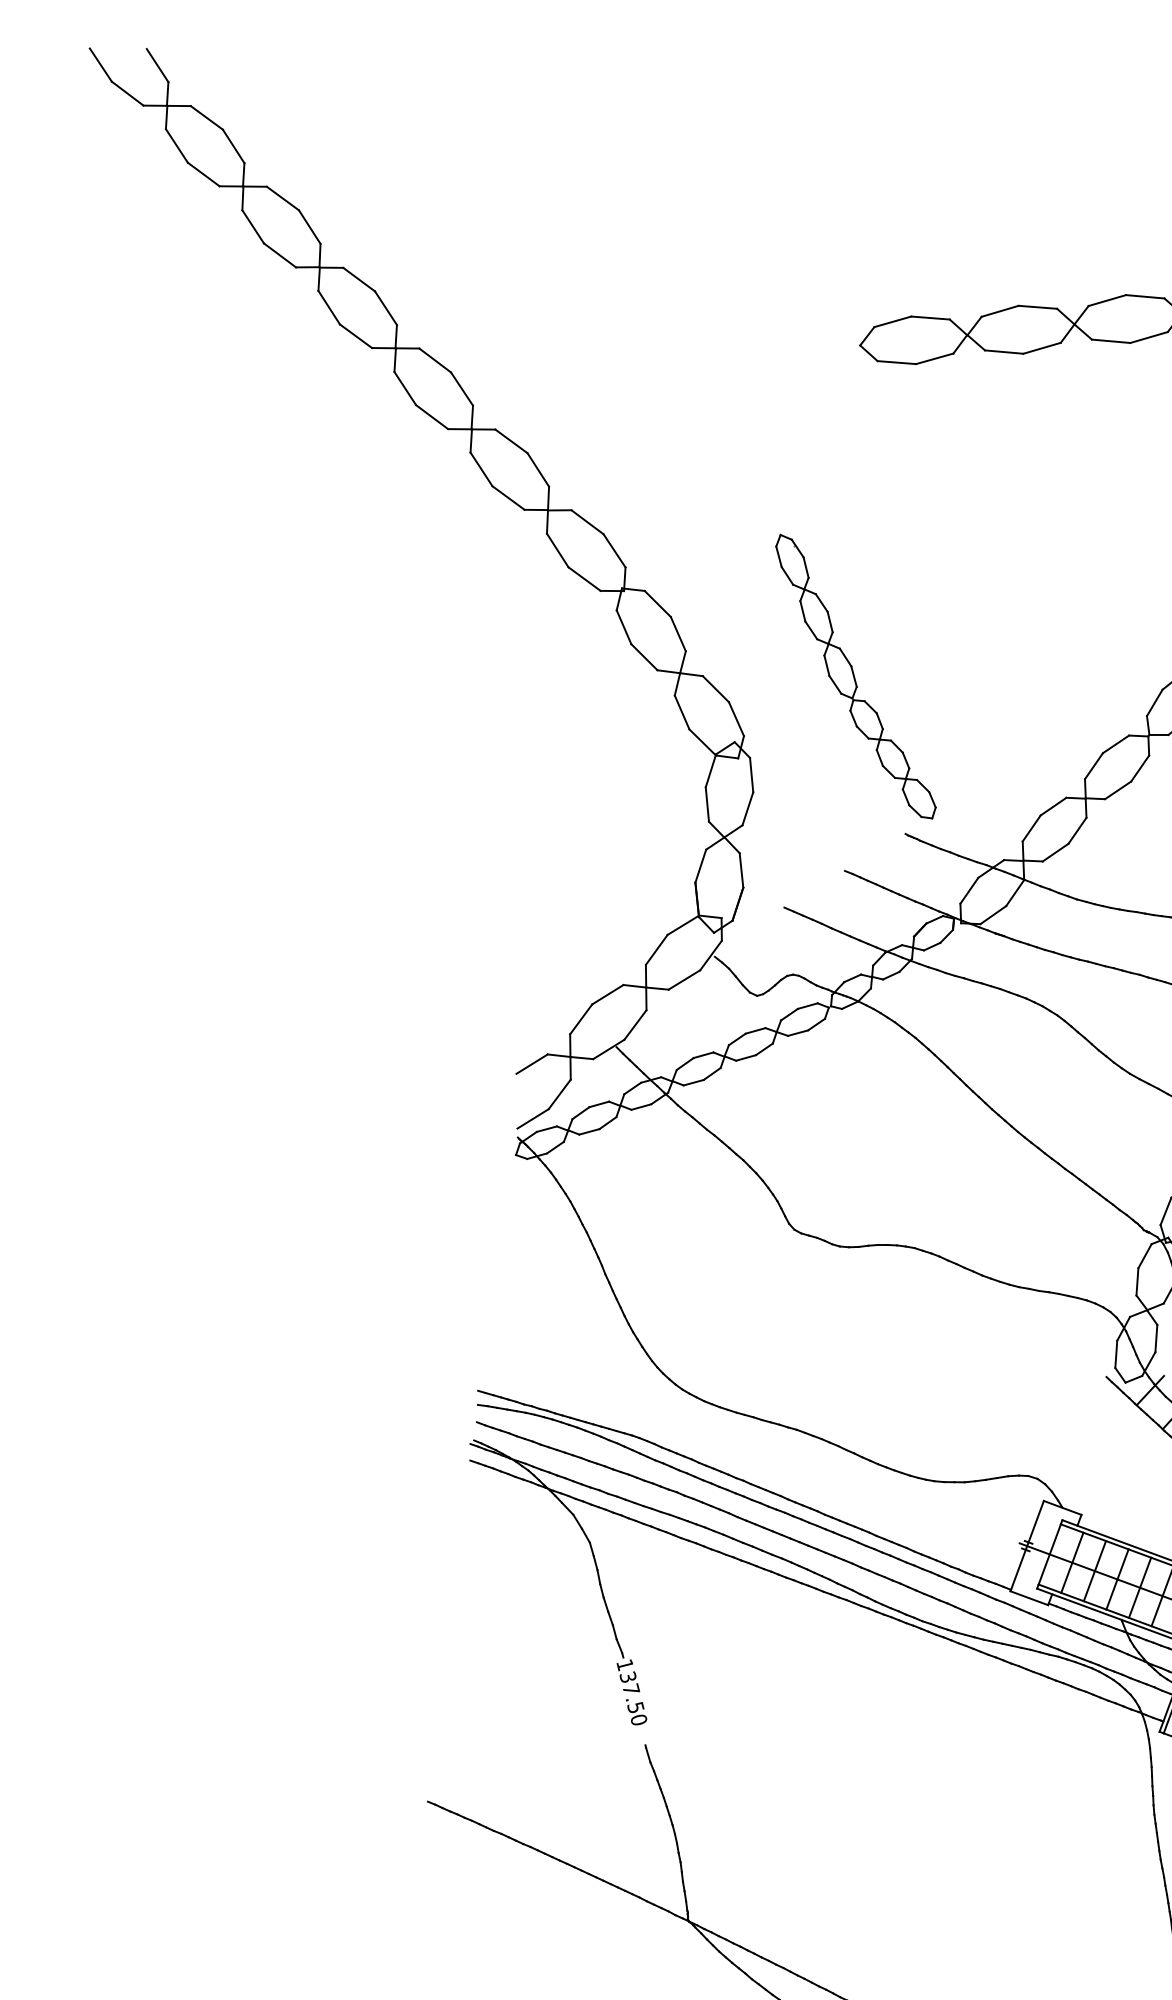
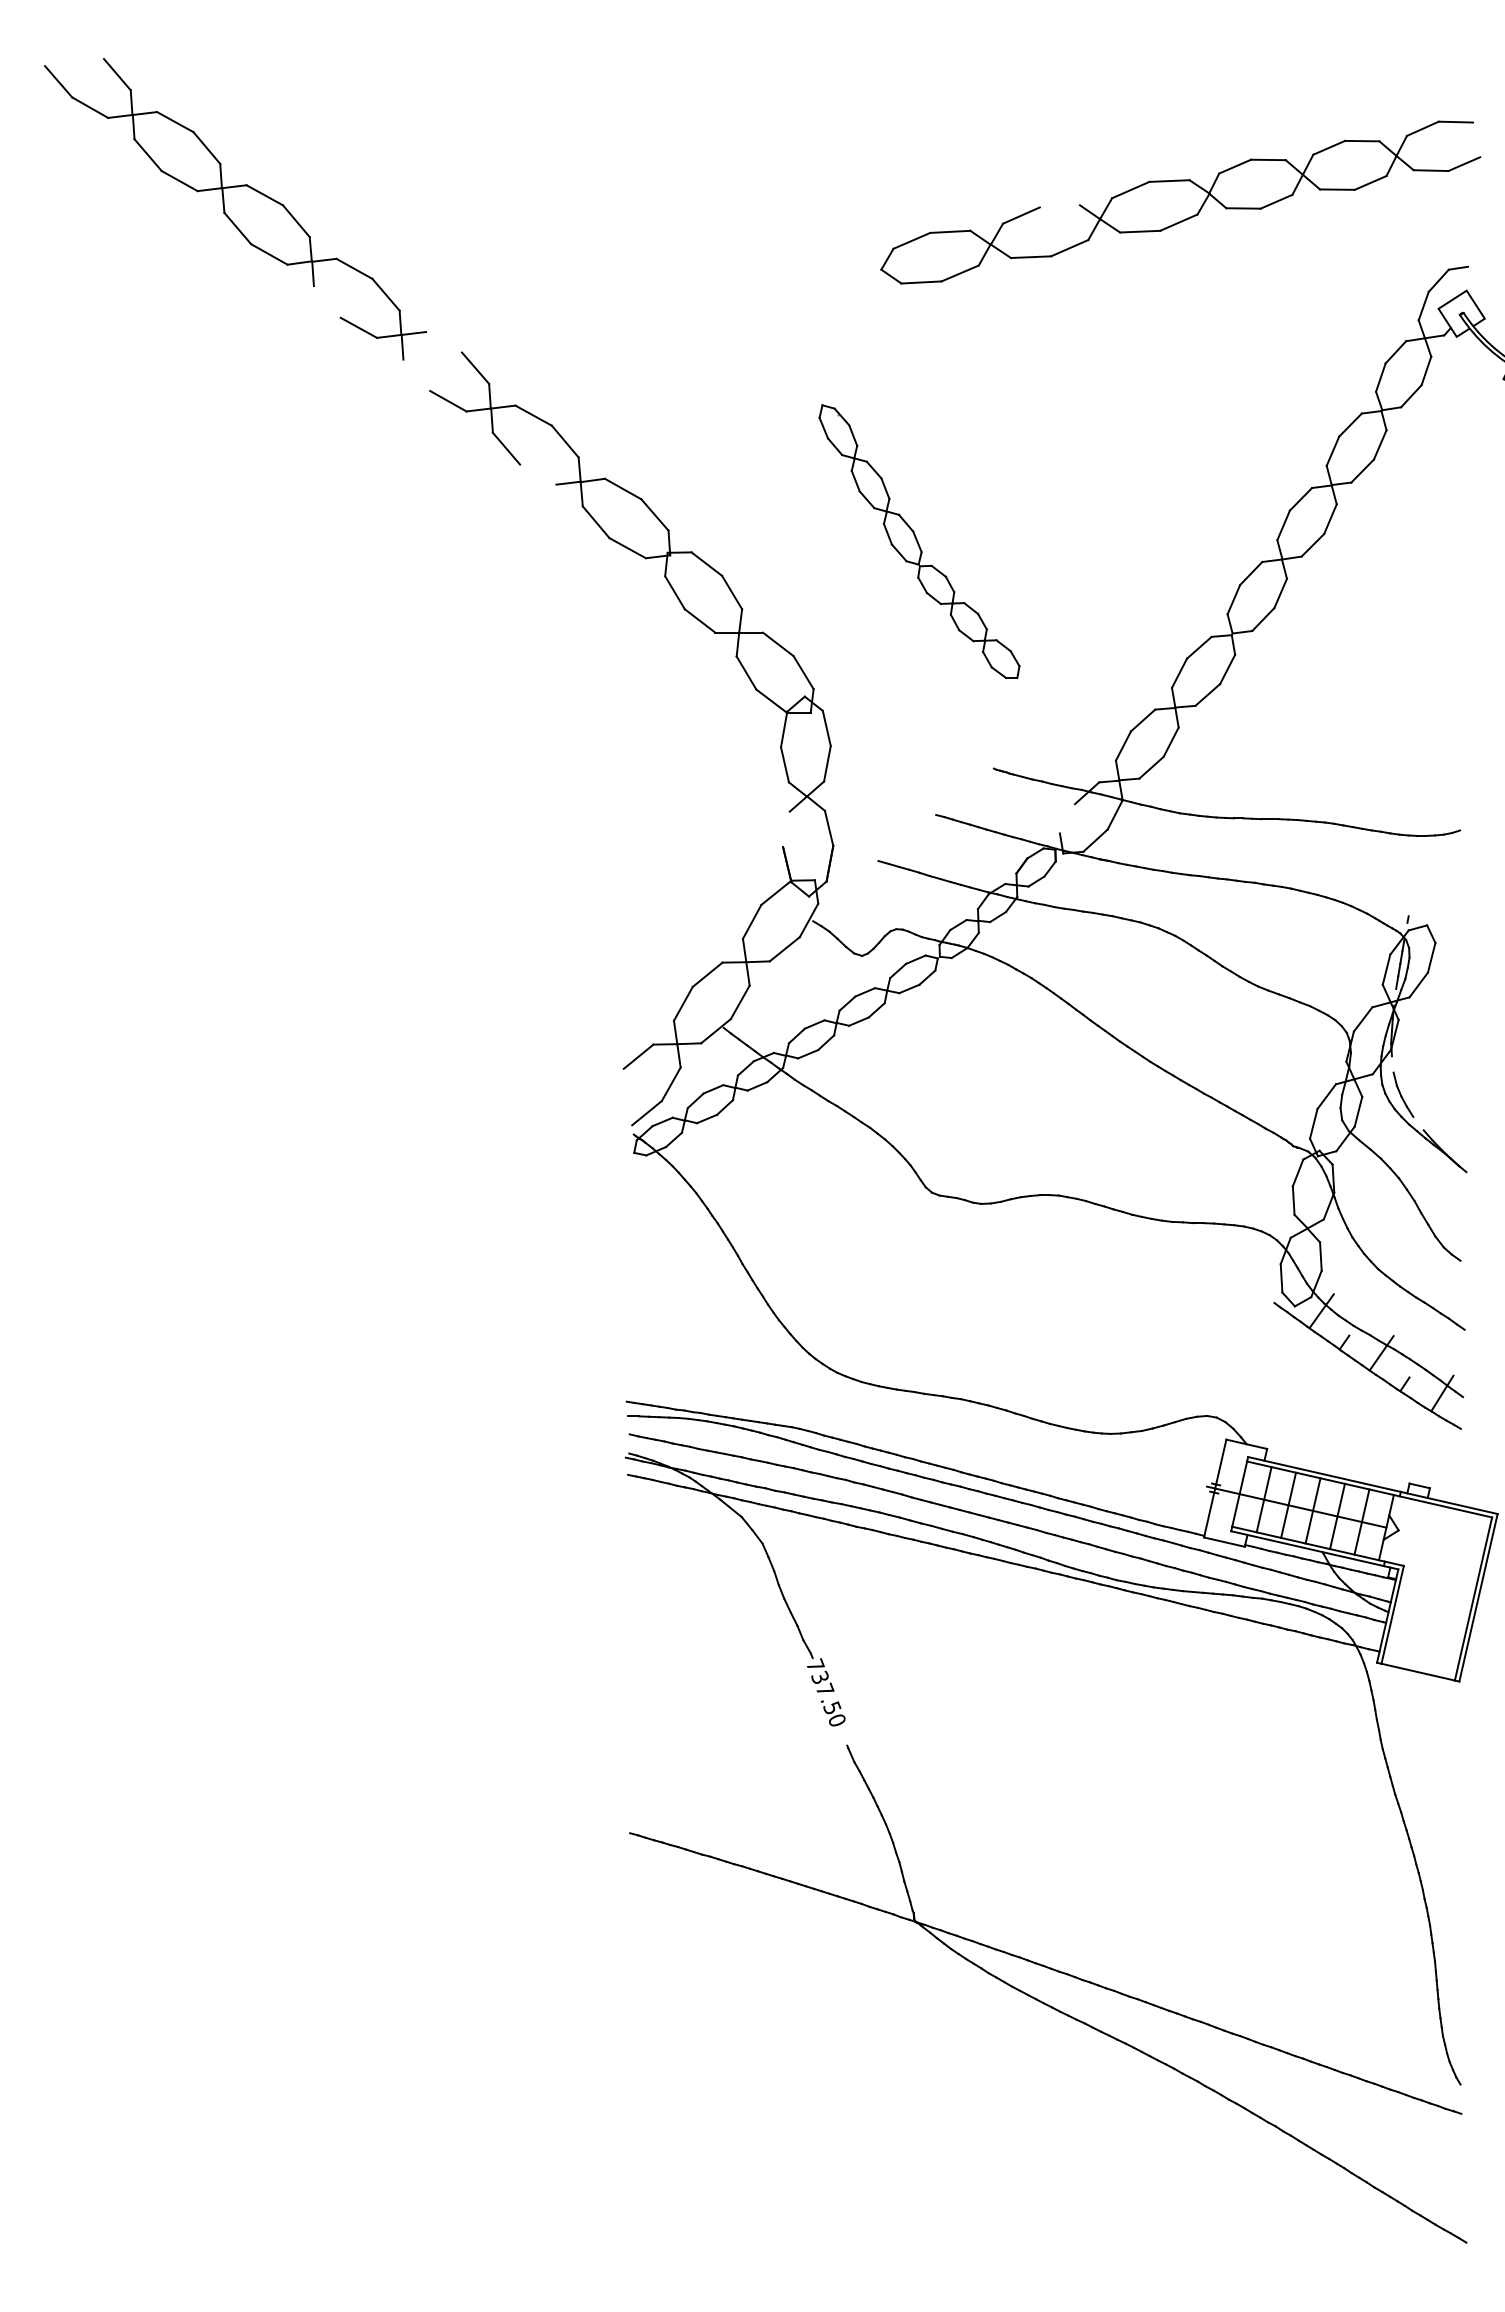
line: (328, 307) -> (326, 301), removed
line: (1037, 307) -> (1059, 206), removed
line: (434, 360) -> (443, 342), removed
line: (405, 387) -> (416, 374), removed
line: (508, 497) -> (538, 474), removed
part: (856, 676) -> (919, 541), moved
line: (700, 866) -> (786, 829), removed
line: (968, 890) -> (1066, 818), removed
text: (625, 1665) -> (815, 1665), 137.50 -> 737.50

